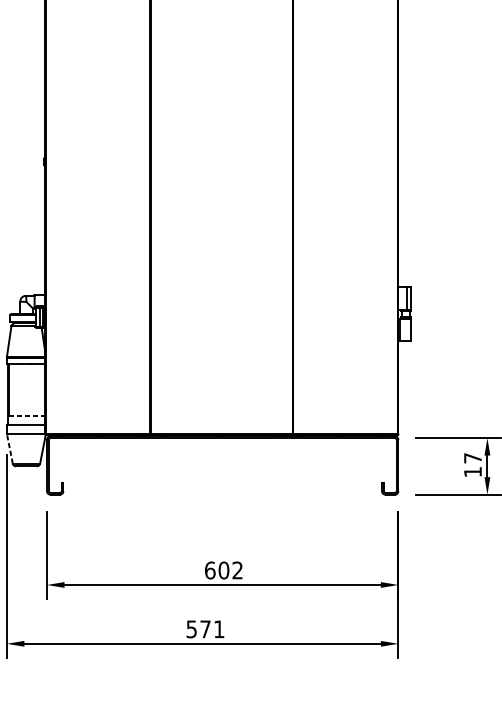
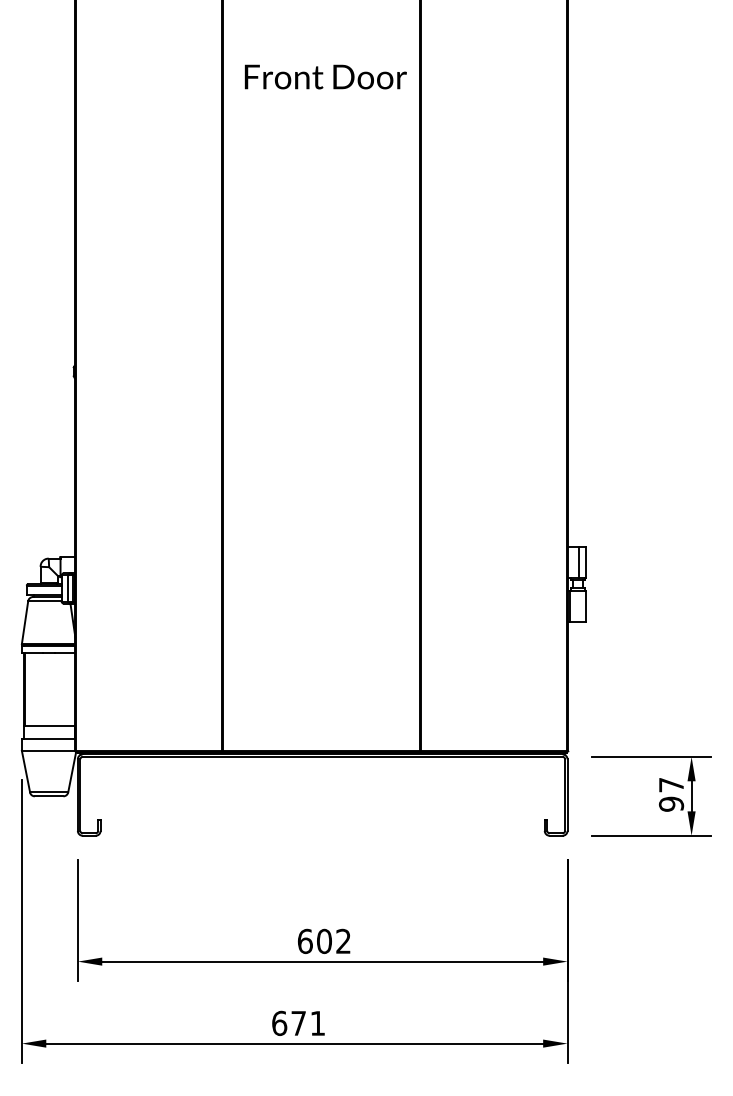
line: (27, 415) -> (50, 725), dashed -> solid
line: (9, 448) -> (25, 771), dashed -> solid
text: (472, 471) -> (671, 803), 17 -> 97
text: (191, 629) -> (279, 1023), 571 -> 671

